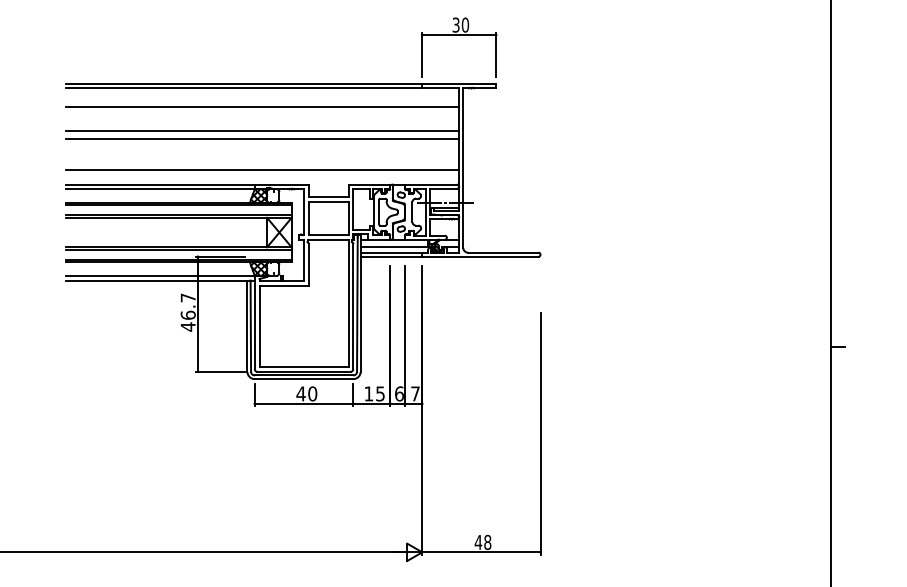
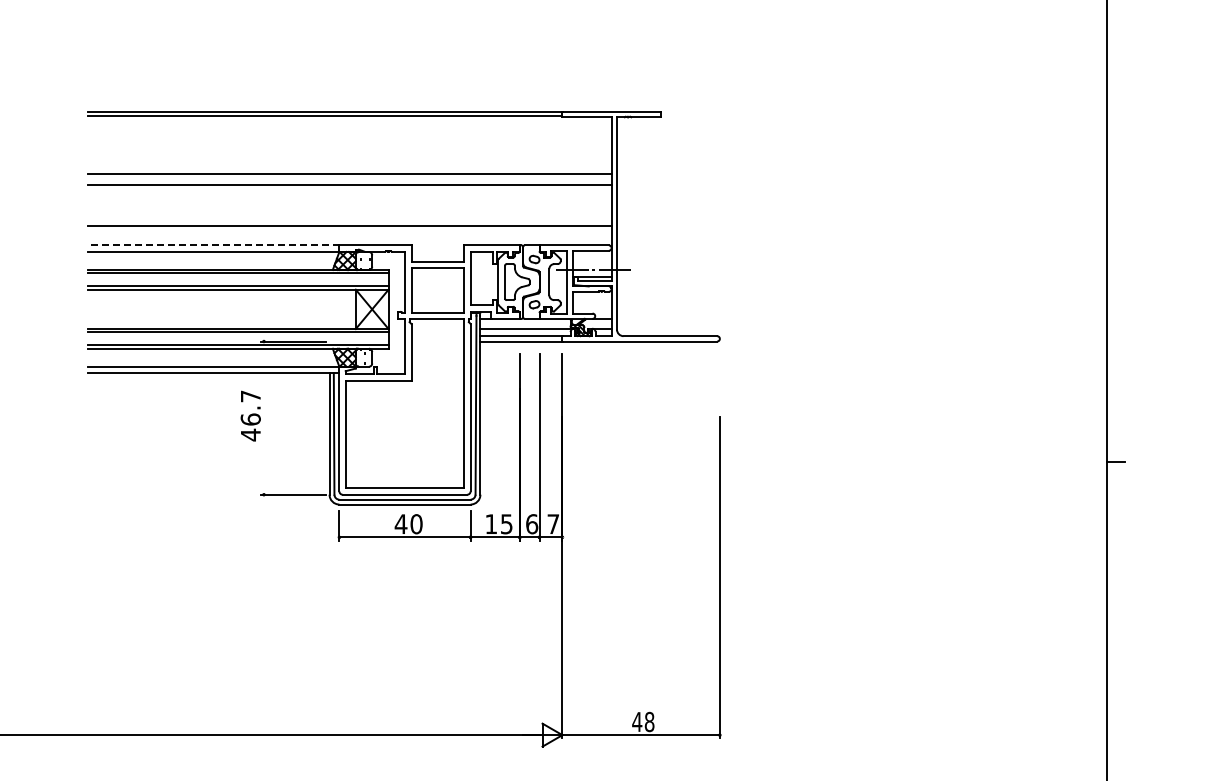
part: (459, 35) -> (611, 46), removed
line: (262, 107) -> (349, 142), removed
line: (160, 184) -> (213, 245), solid -> dashed
line: (197, 313) -> (263, 417), removed

